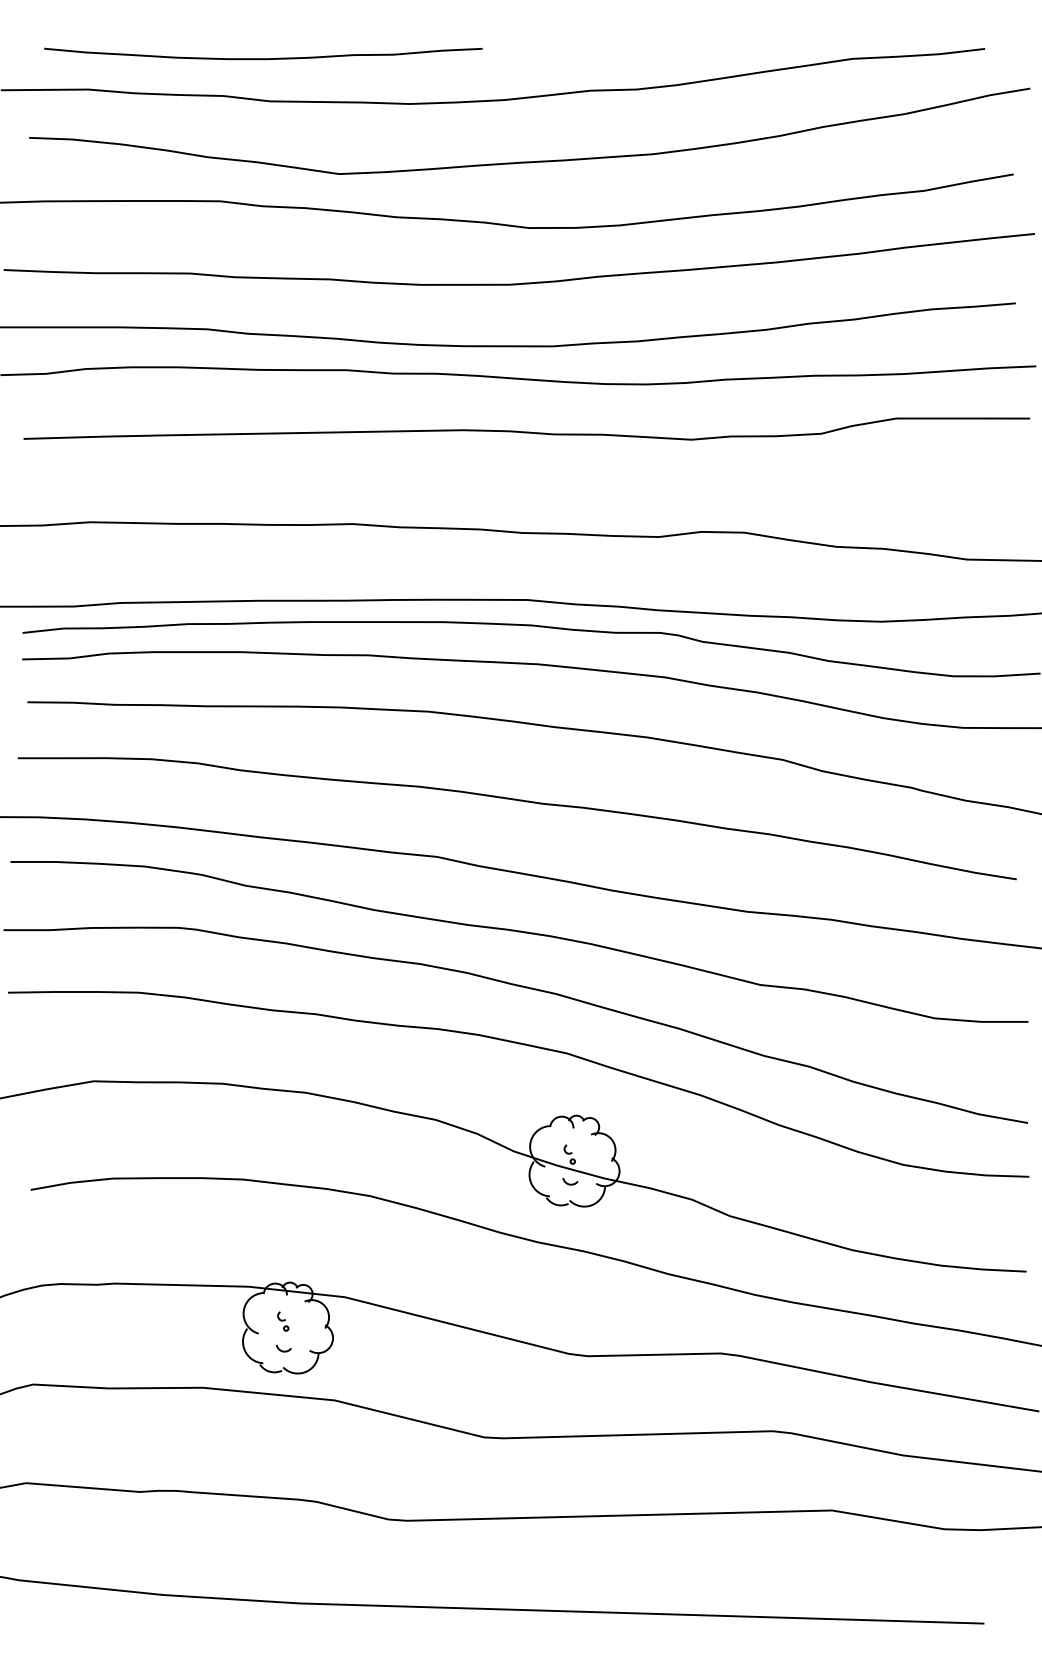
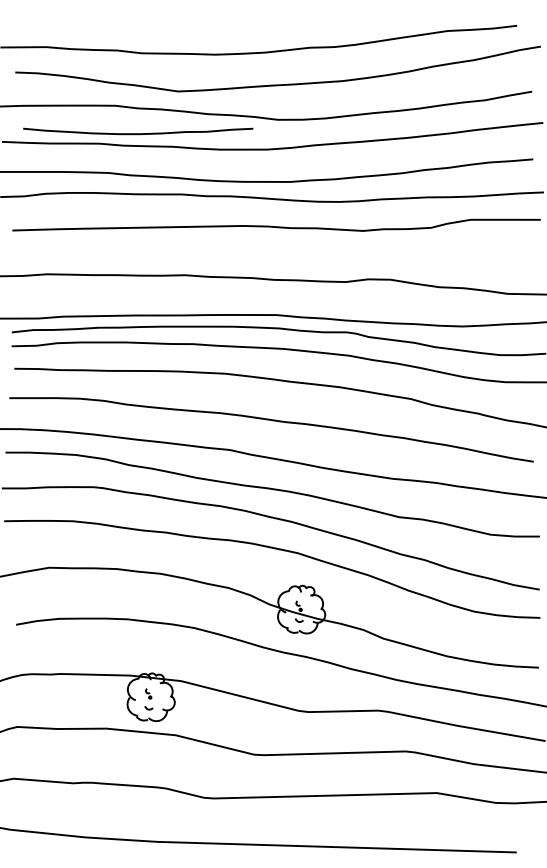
curve: (263, 57) -> (138, 133), moved

